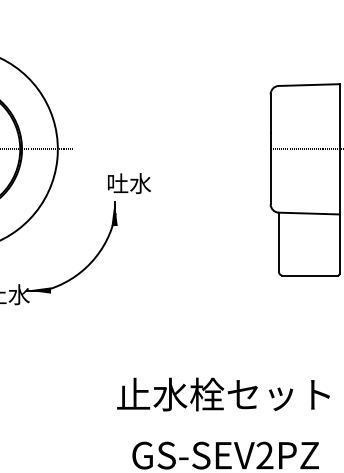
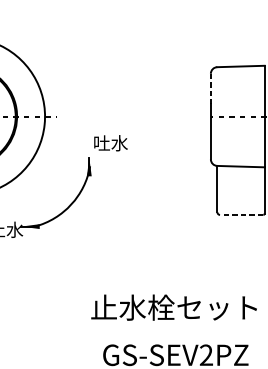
line: (270, 114) -> (210, 89), solid -> dashed
text: (129, 183) -> (111, 143), moved
line: (310, 275) -> (241, 214), solid -> dashed

